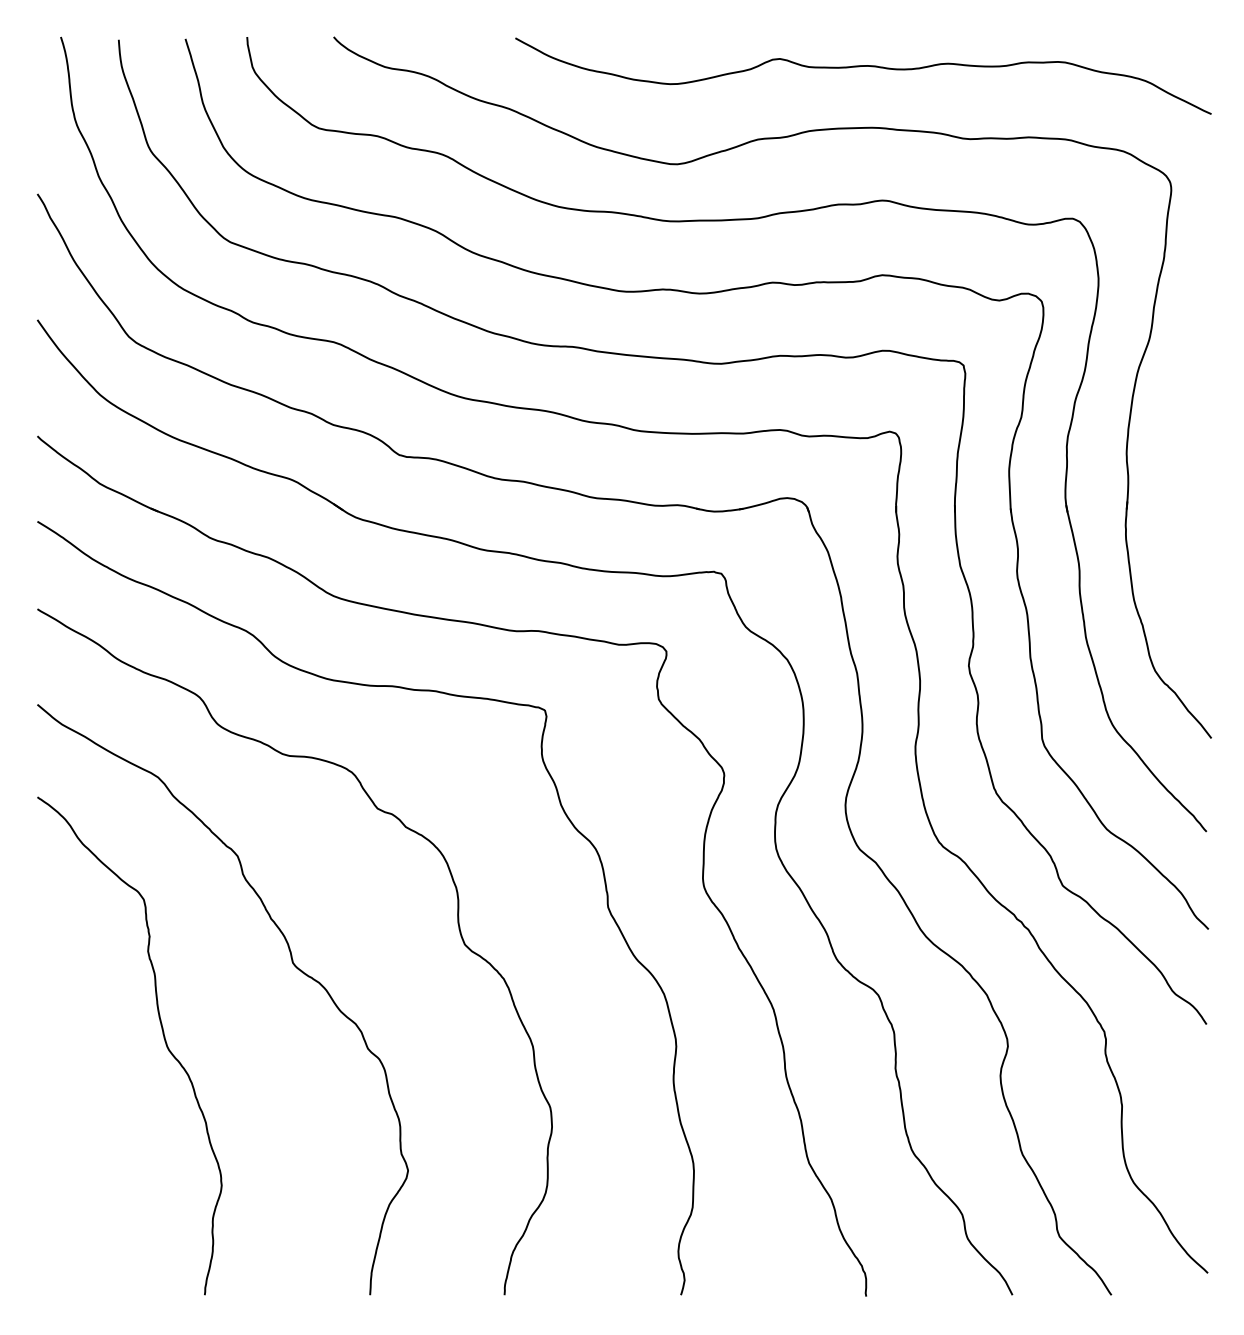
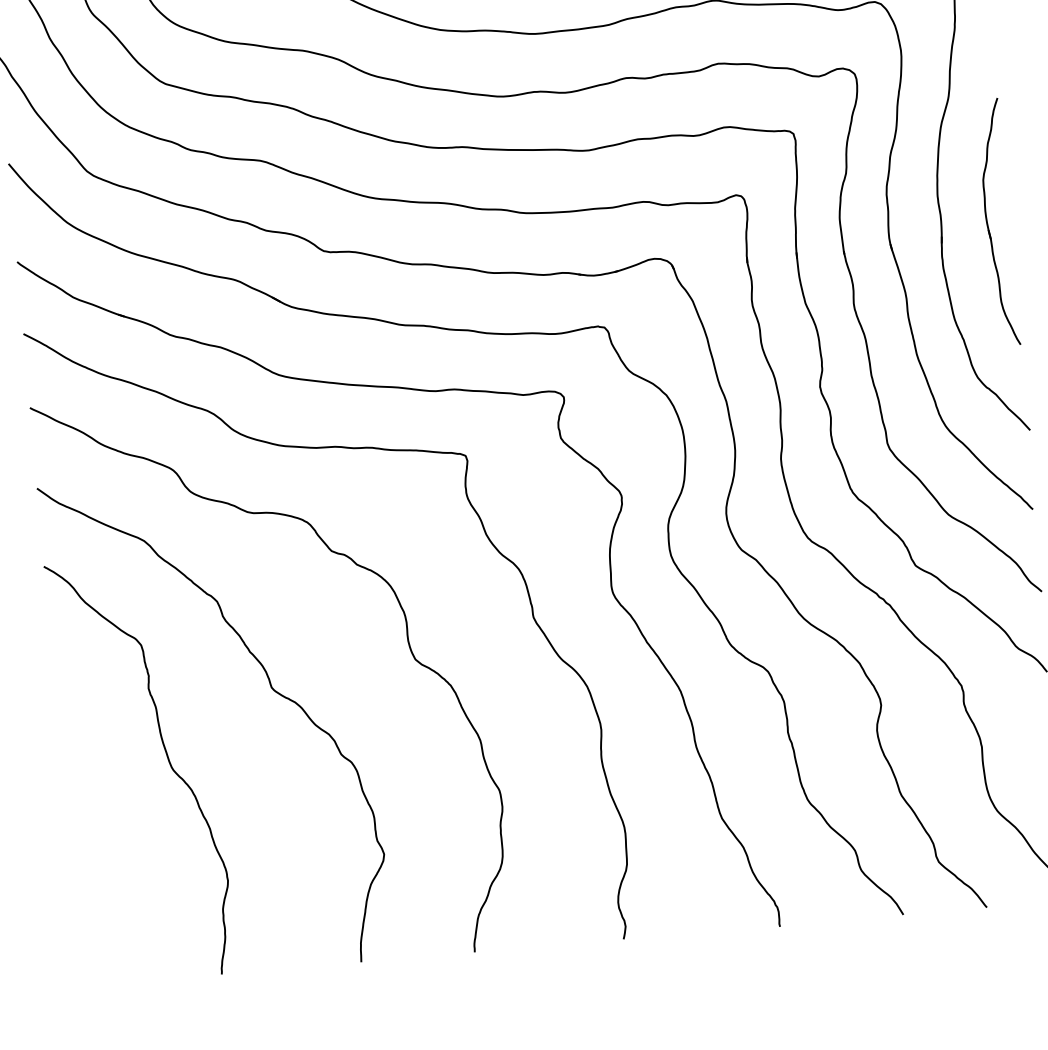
part: (1183, 491) -> (988, 224), added

